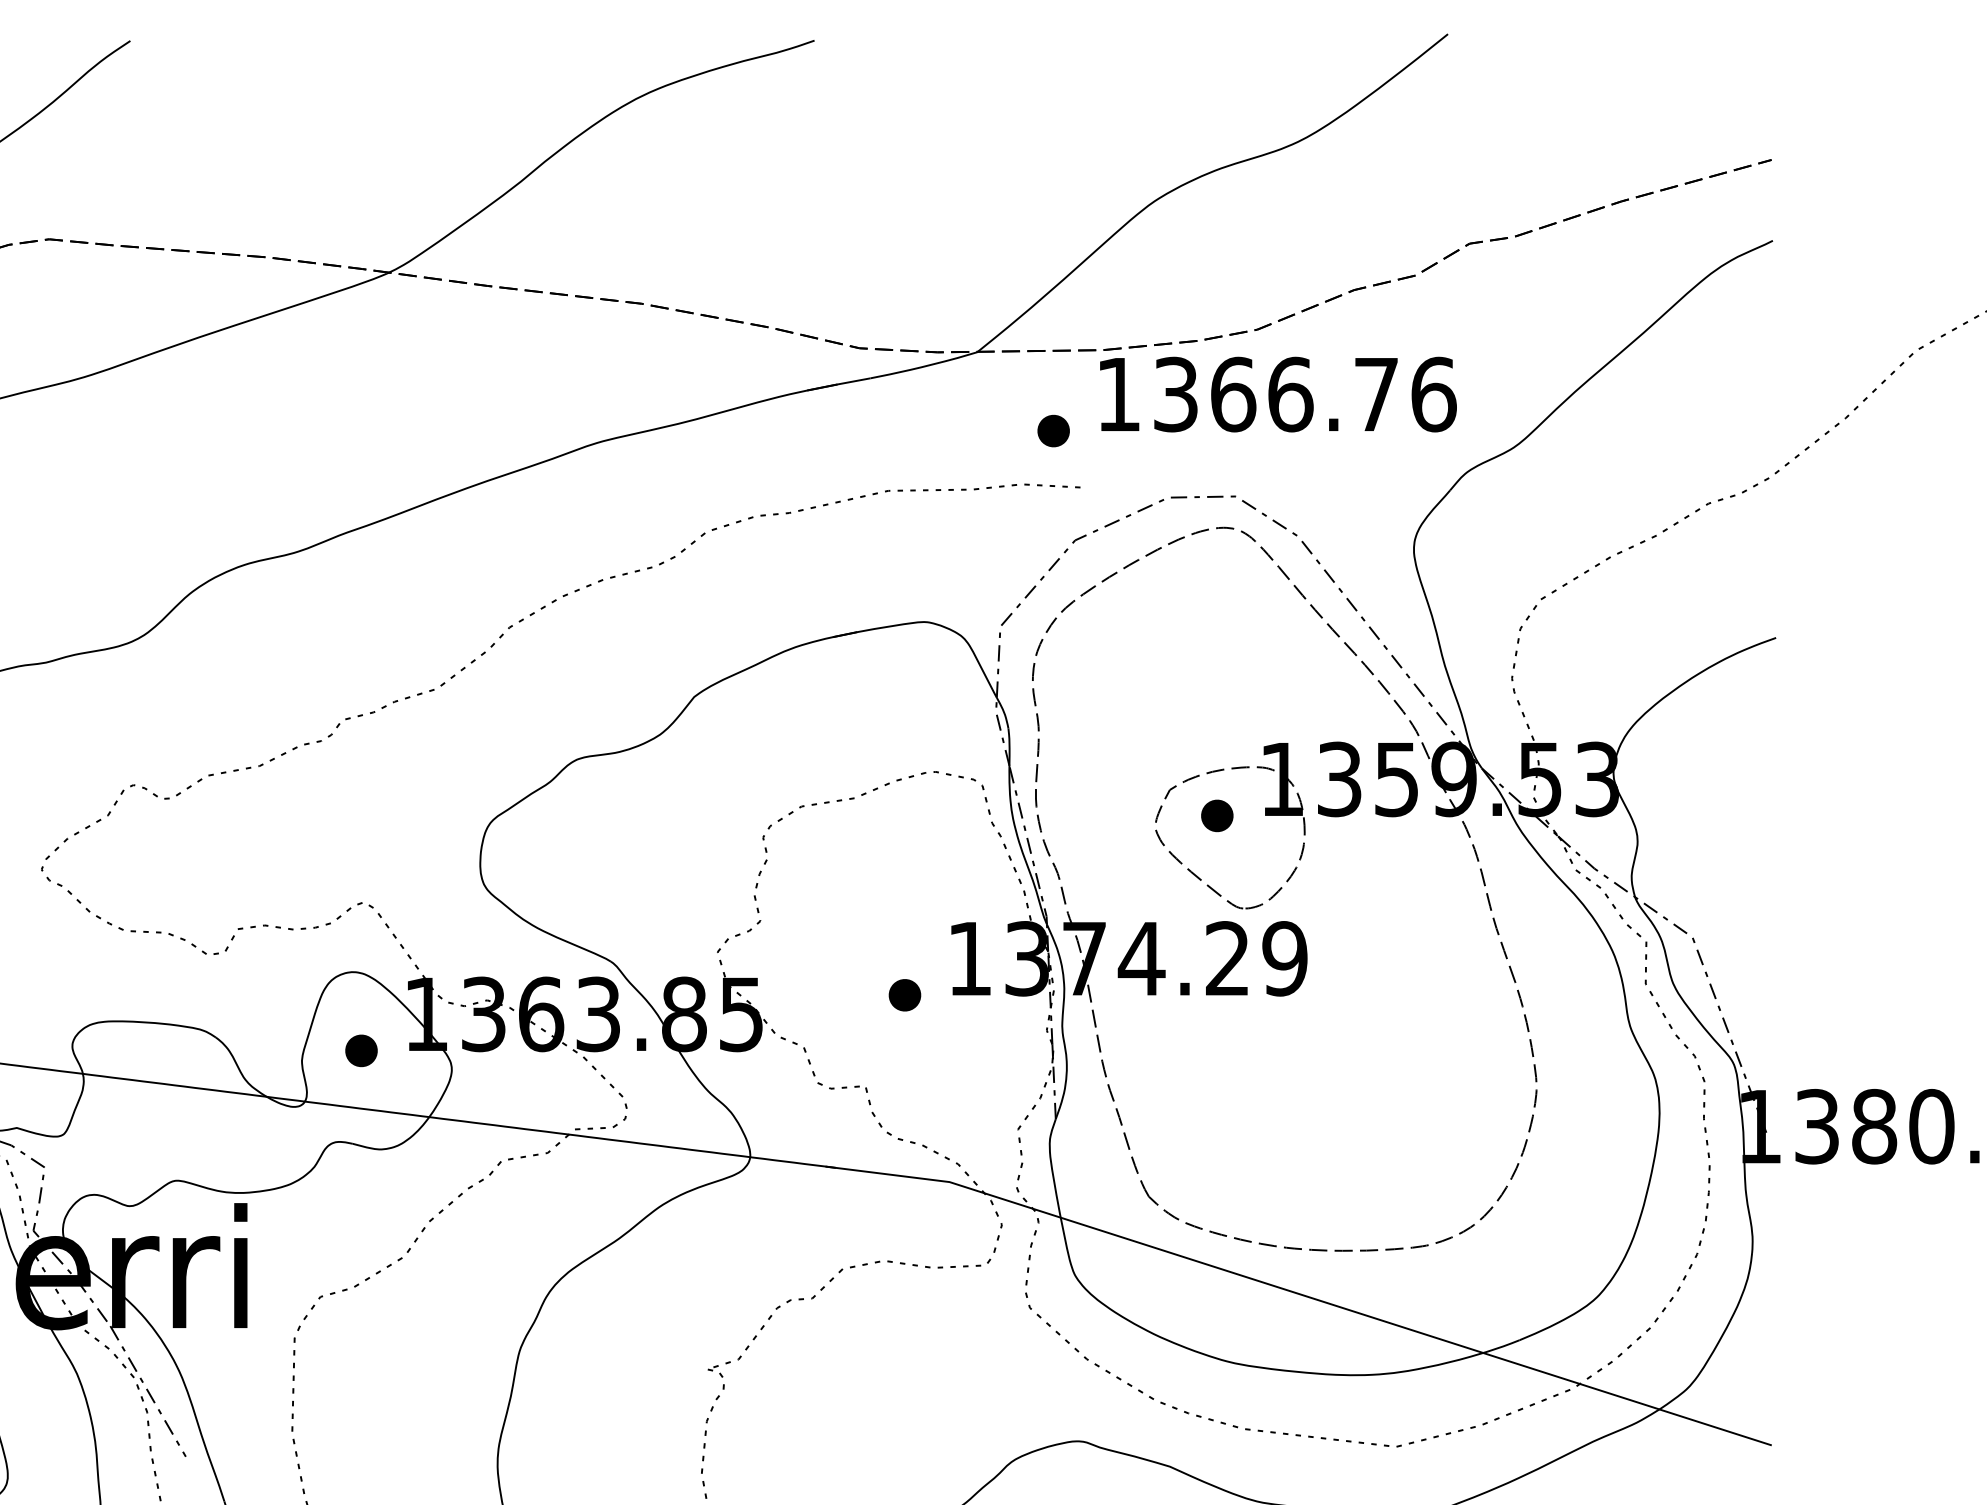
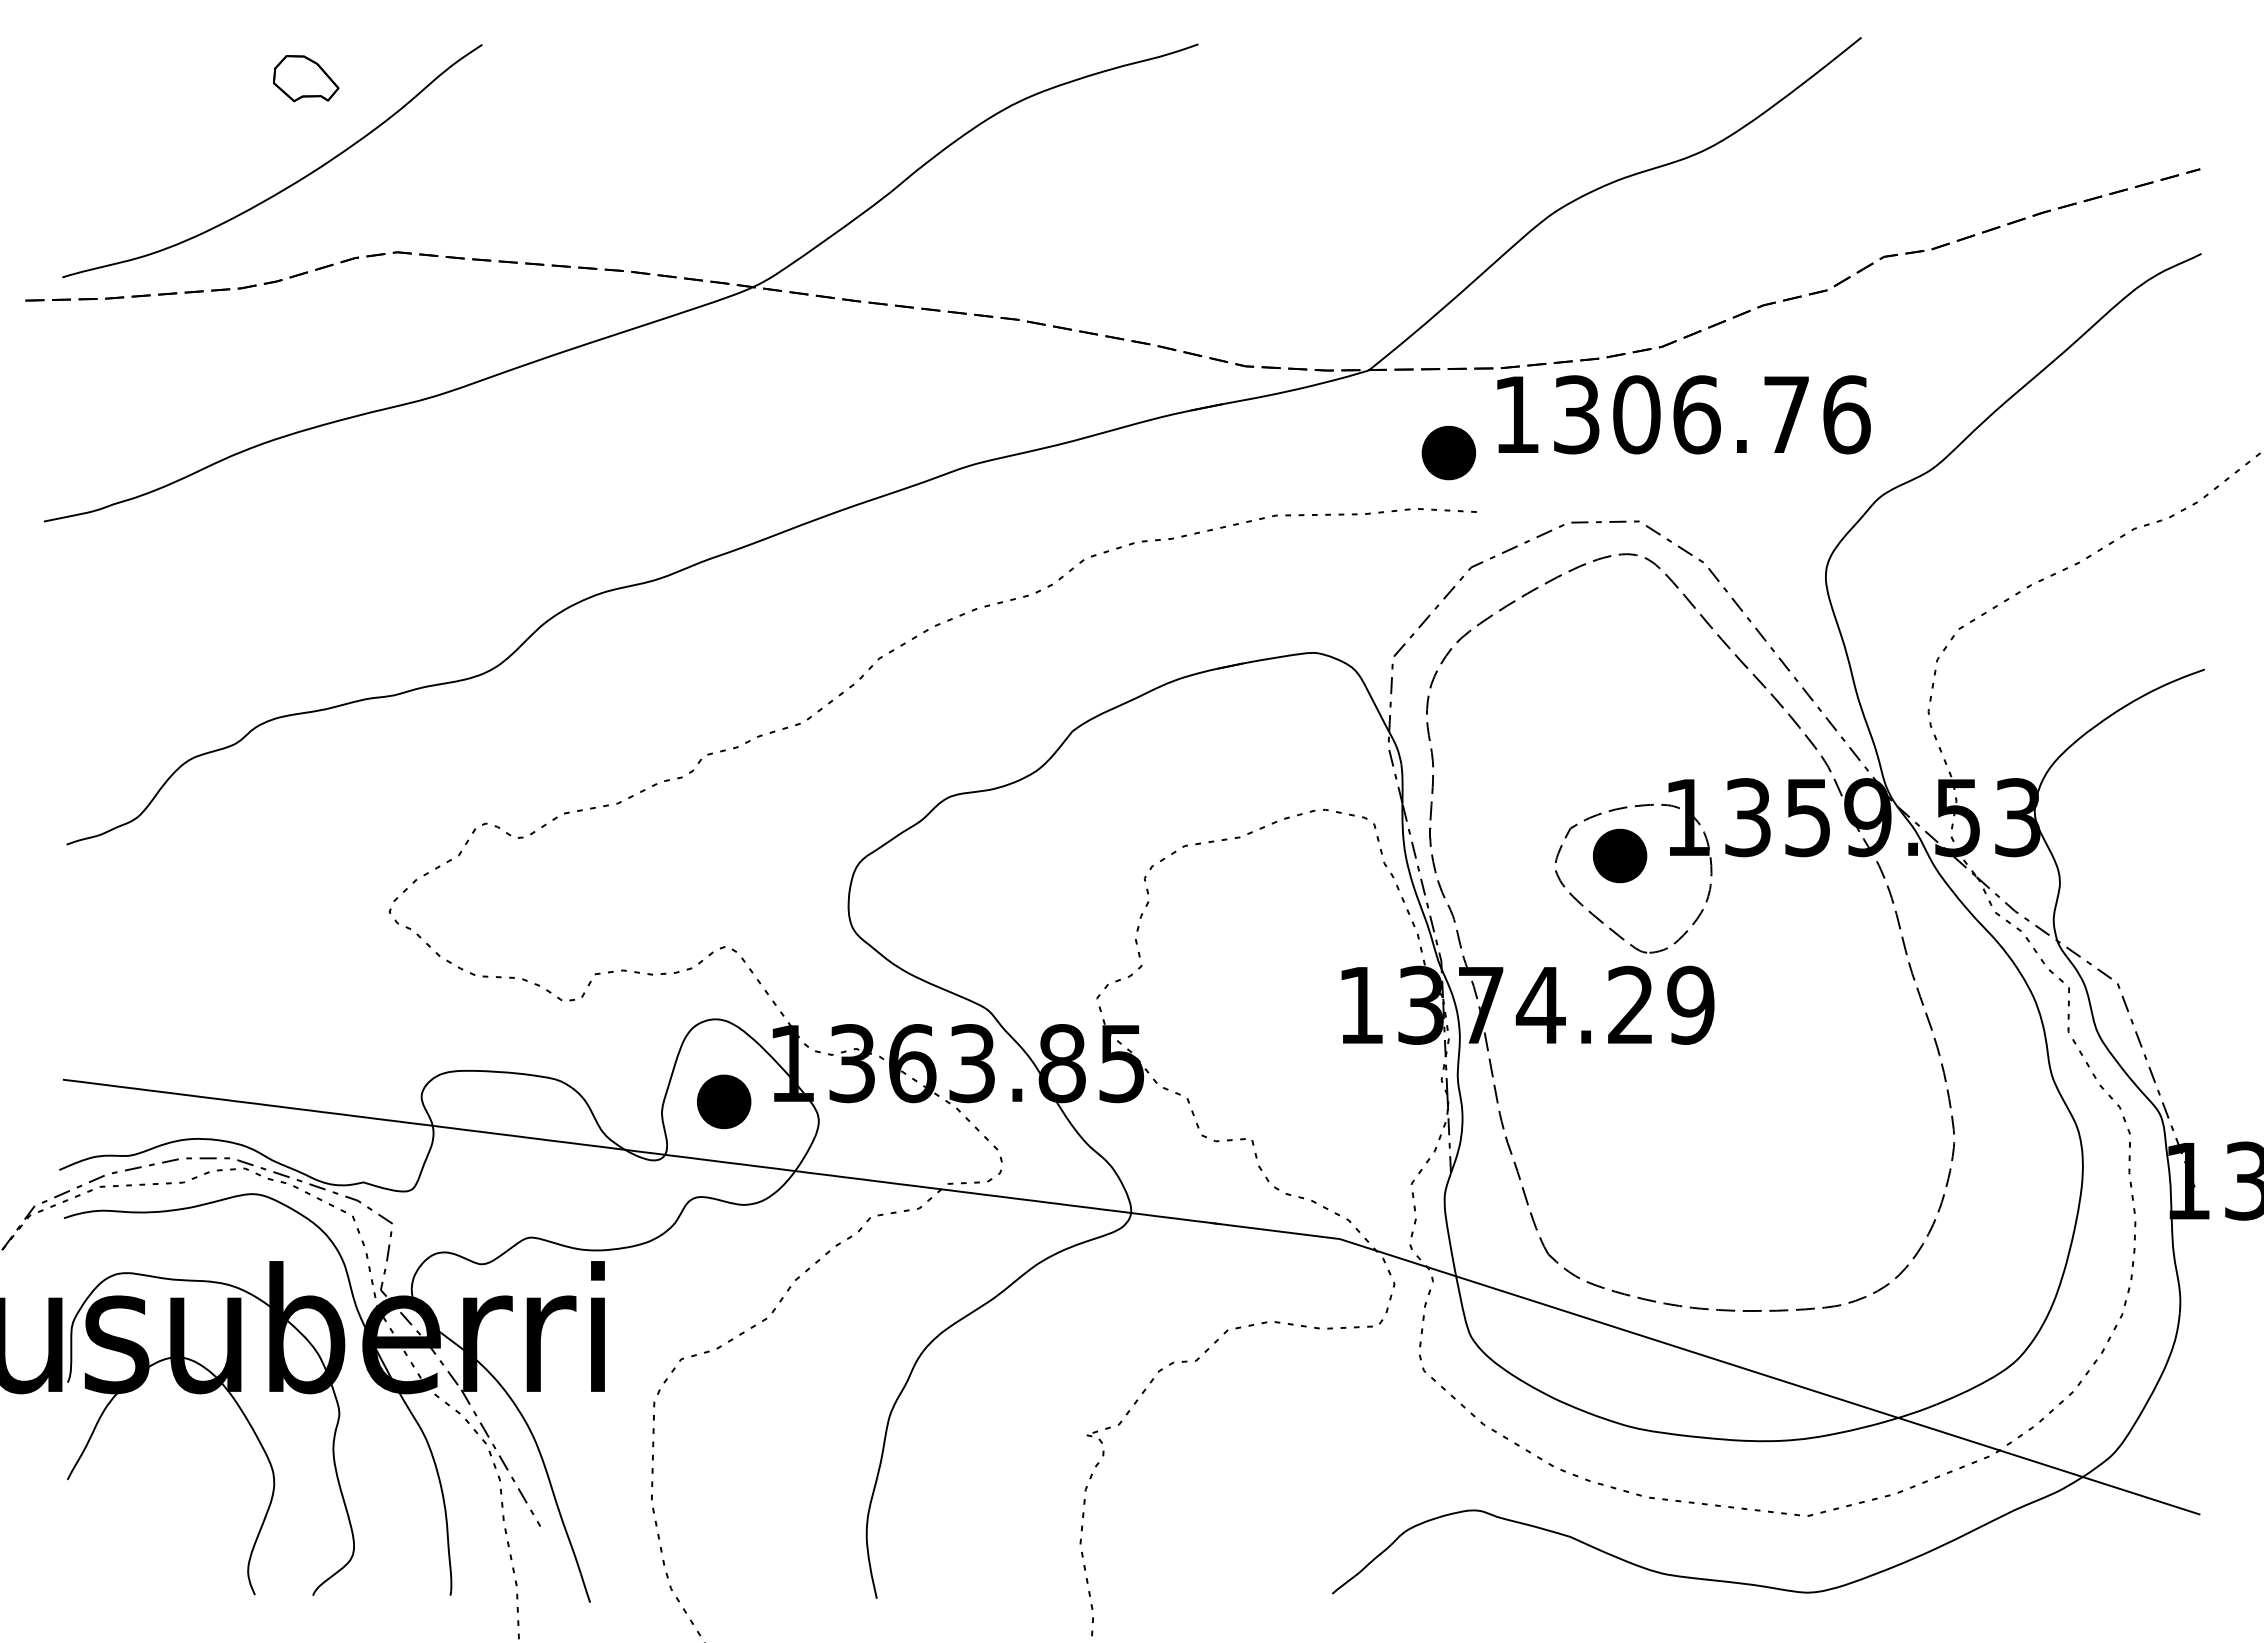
text: (1233, 394) -> (1636, 414), 1366.76 -> 1306.76
part: (1053, 430) -> (1448, 452), size x1.6
part: (1216, 815) -> (1619, 855), size x1.6
part: (904, 995) -> (1292, 1043), removed
part: (361, 1050) -> (724, 1101), size x1.6

